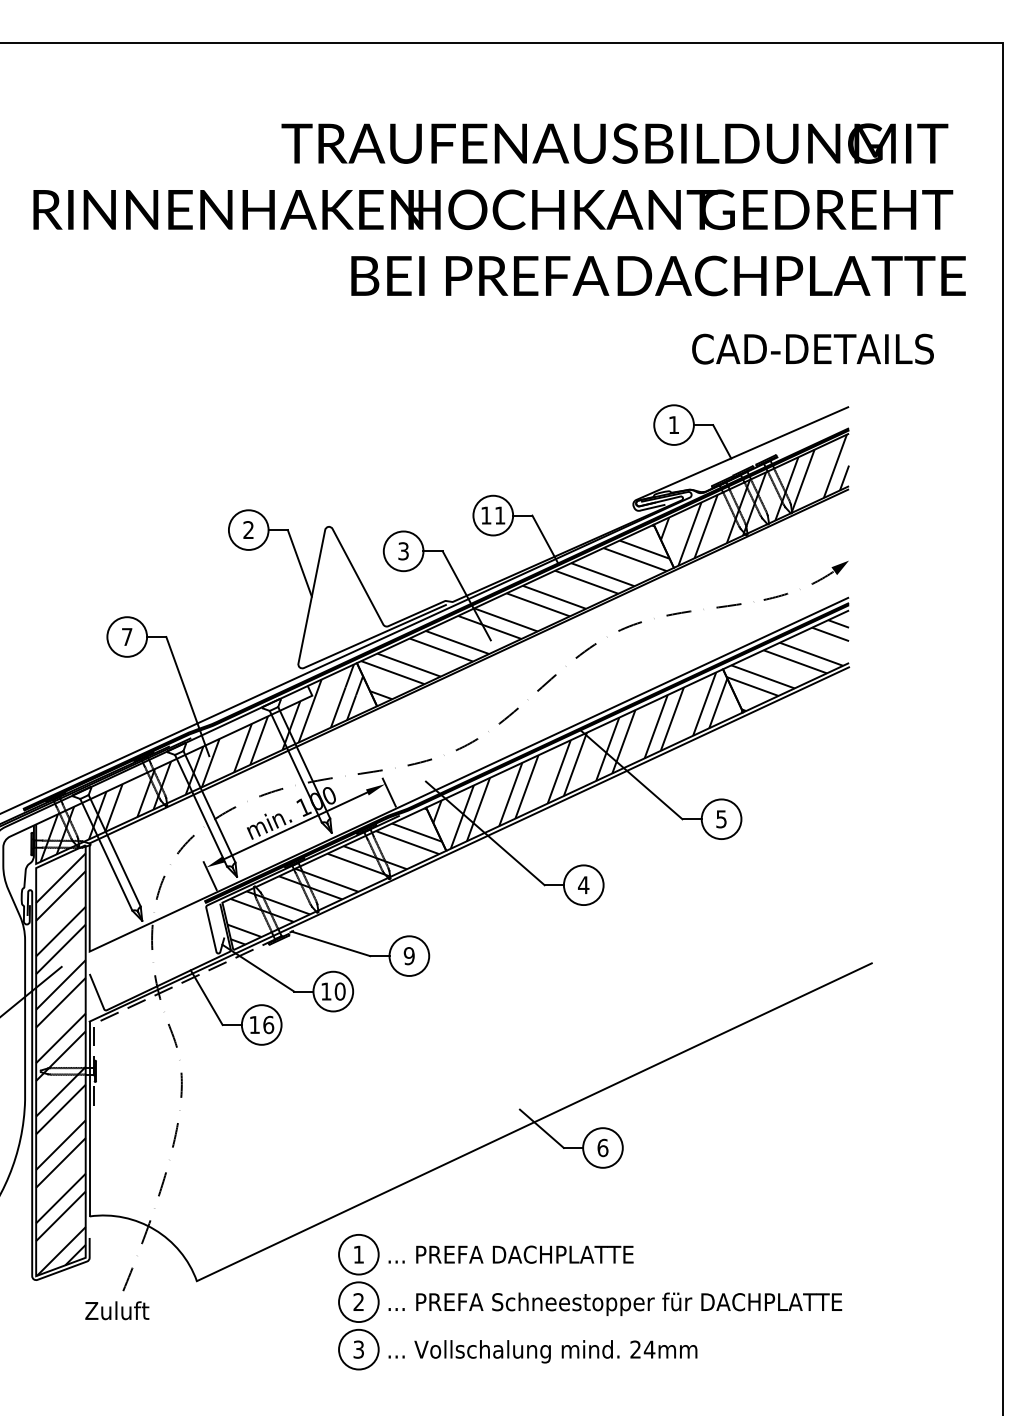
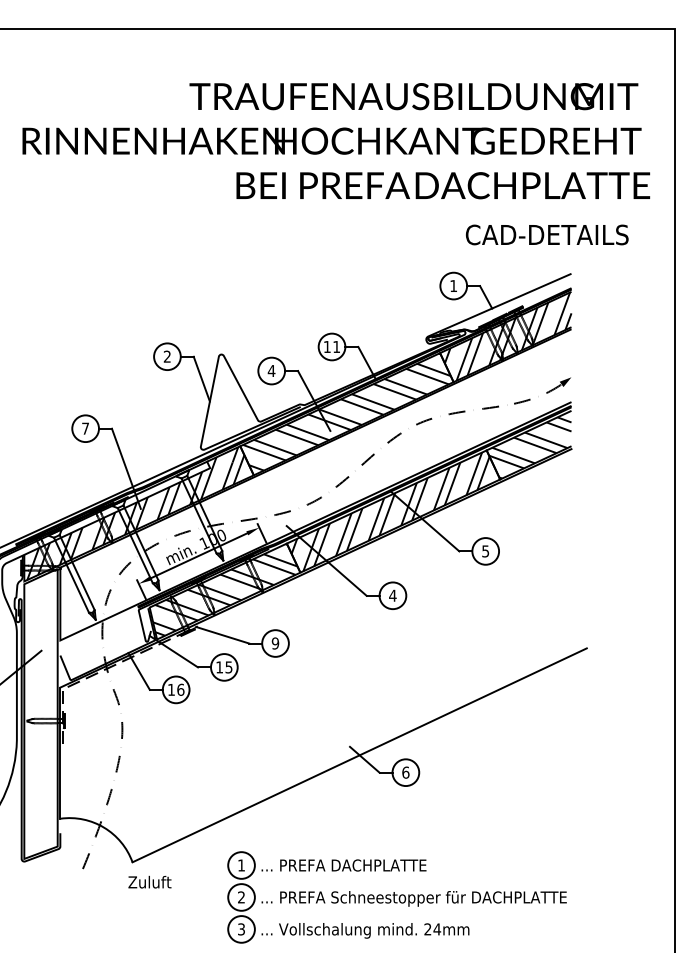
text: (403, 550) -> (271, 370), 3 -> 4
text: (339, 991) -> (228, 667), 10 -> 15
hatch: (60, 1064) -> (40, 716), removed
part: (589, 1302) -> (396, 897), moved
text: (116, 1309) -> (149, 881), moved

